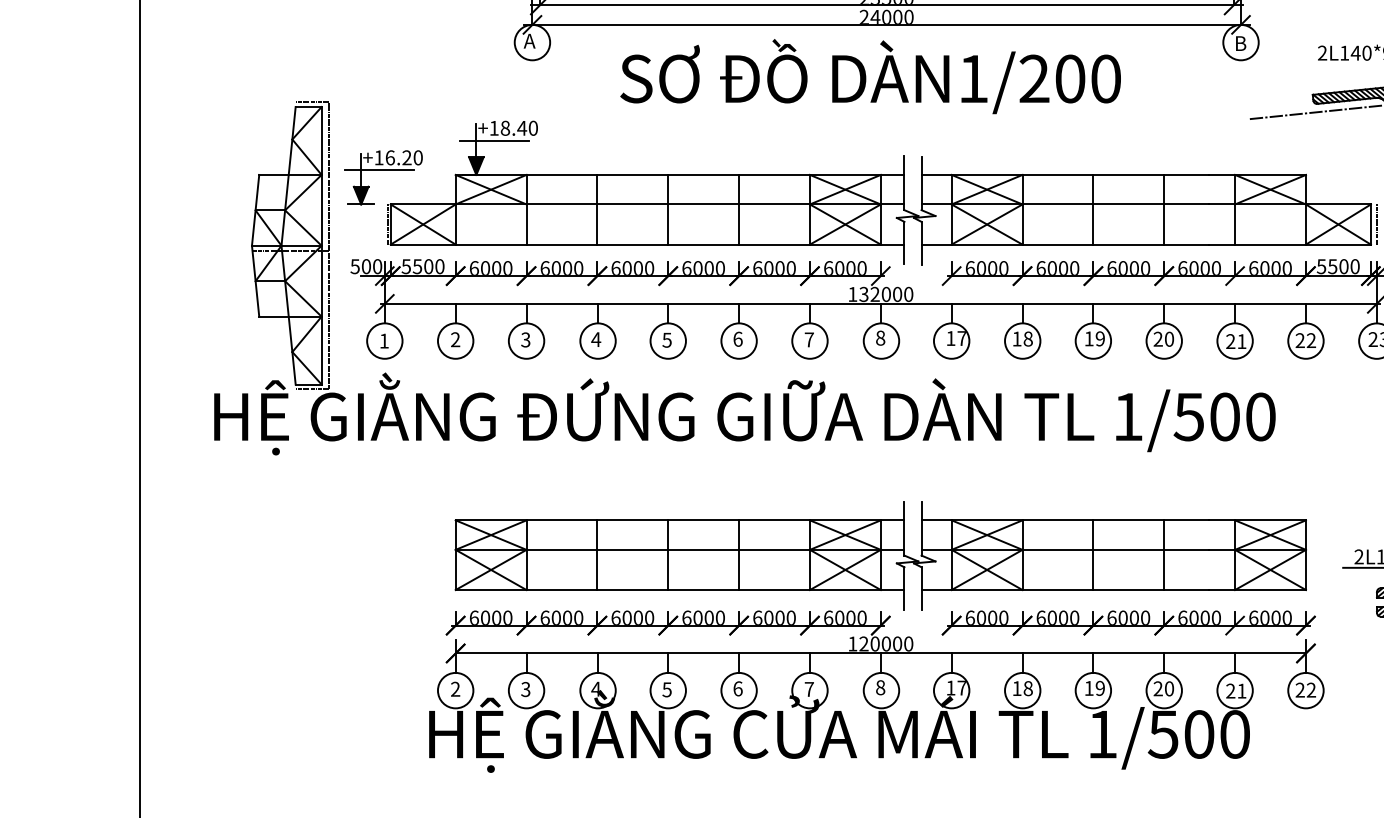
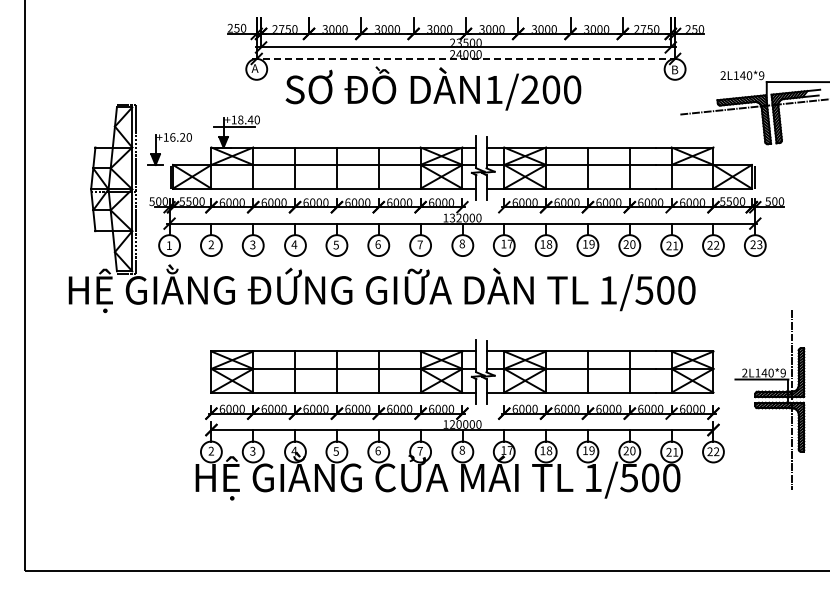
line: (887, 24) -> (466, 58), solid -> dashed
text: (870, 76) -> (433, 88), moved
line: (377, 169) -> (165, 144), removed

